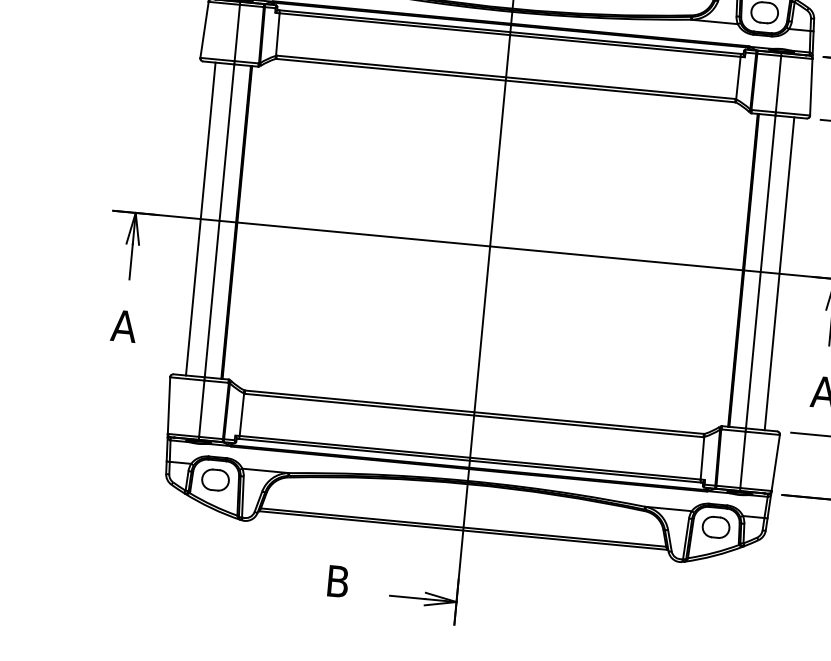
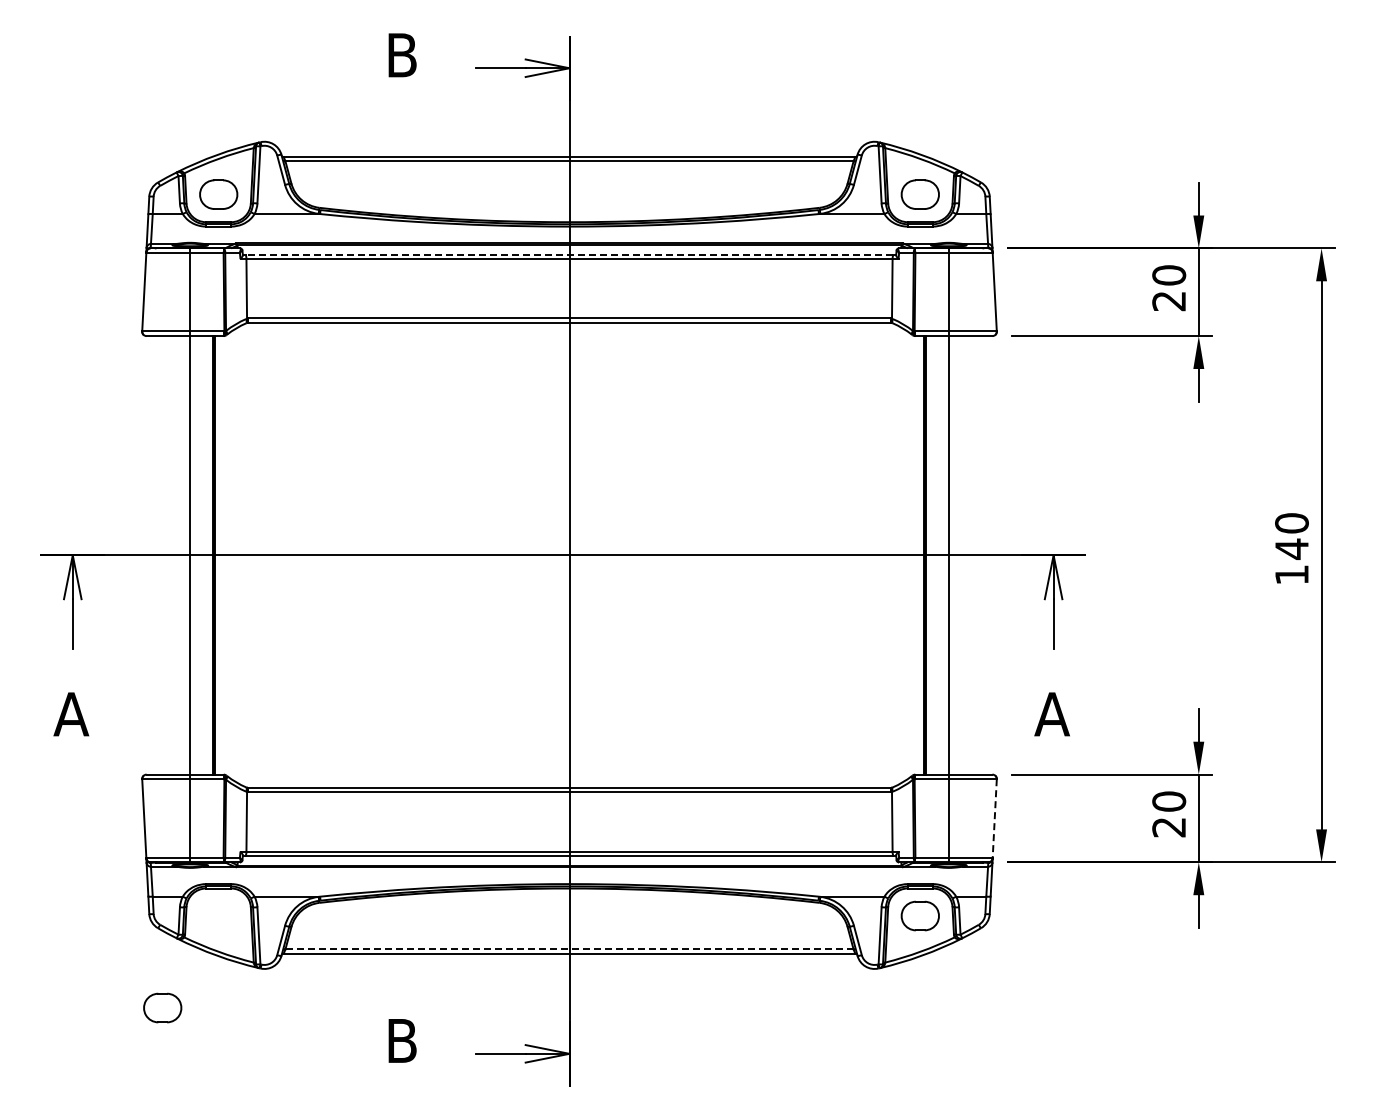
line: (510, 31) -> (569, 254), solid -> dashed
line: (200, 219) -> (163, 555), removed
line: (779, 273) -> (975, 555), removed
line: (775, 462) -> (994, 818), solid -> dashed
part: (215, 479) -> (162, 1007), moved
line: (463, 527) -> (569, 949), solid -> dashed

